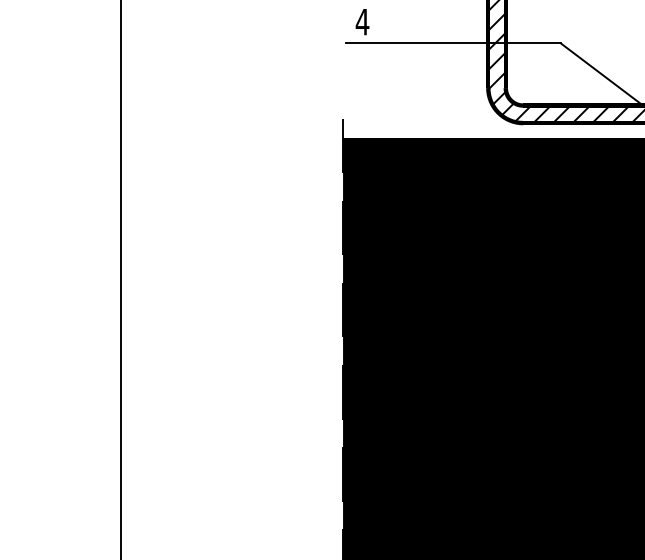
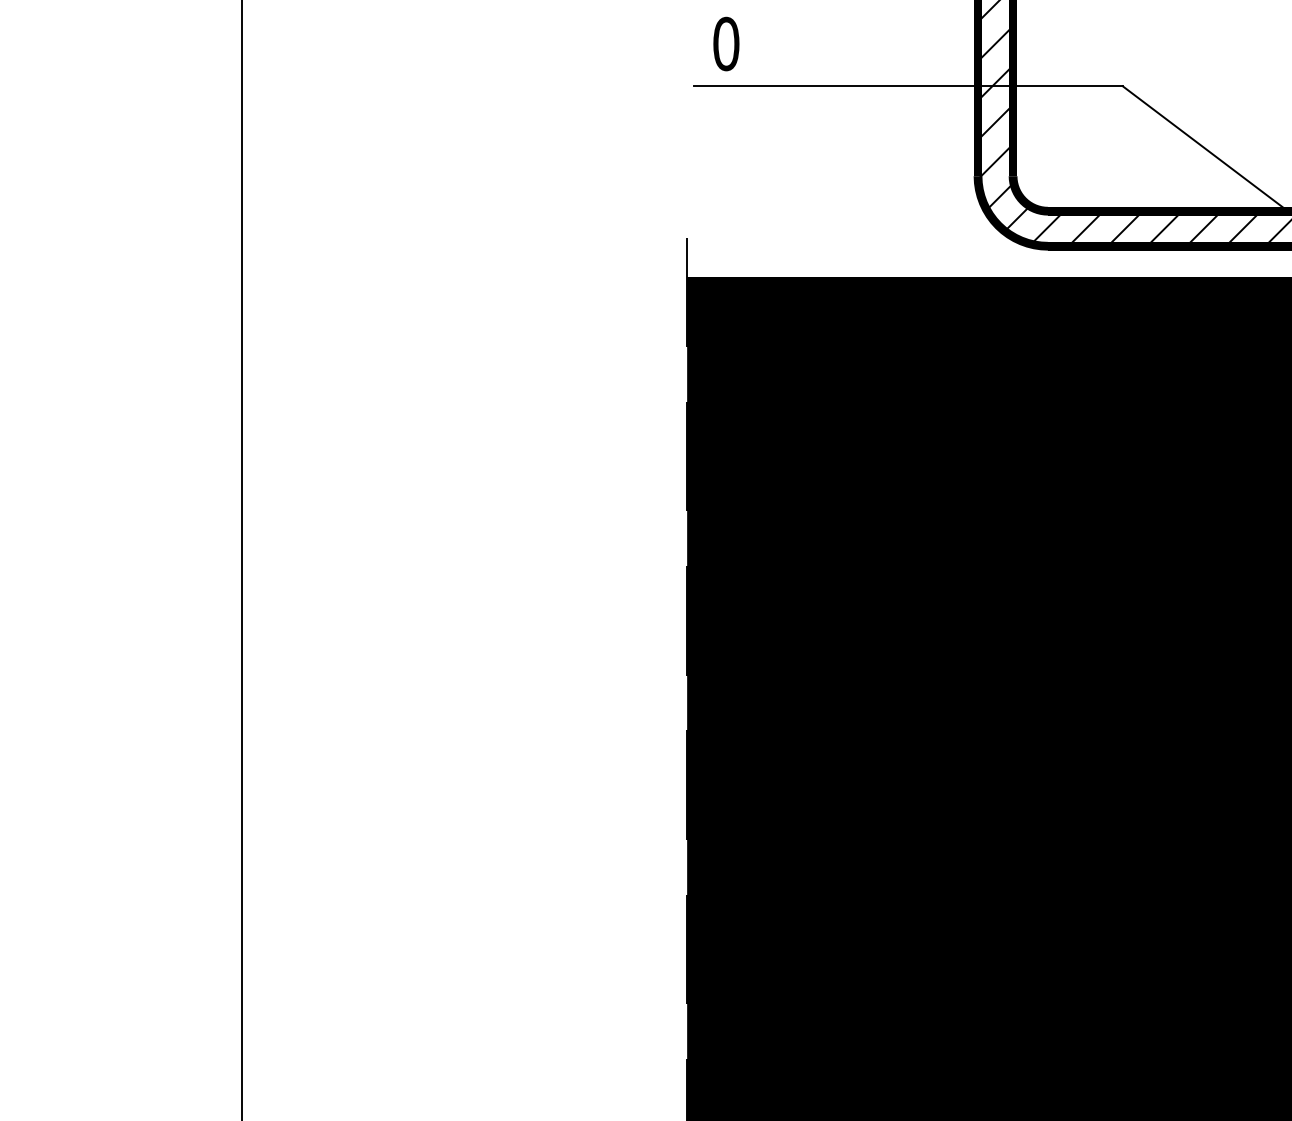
text: (362, 21) -> (726, 42), 4 -> 0

